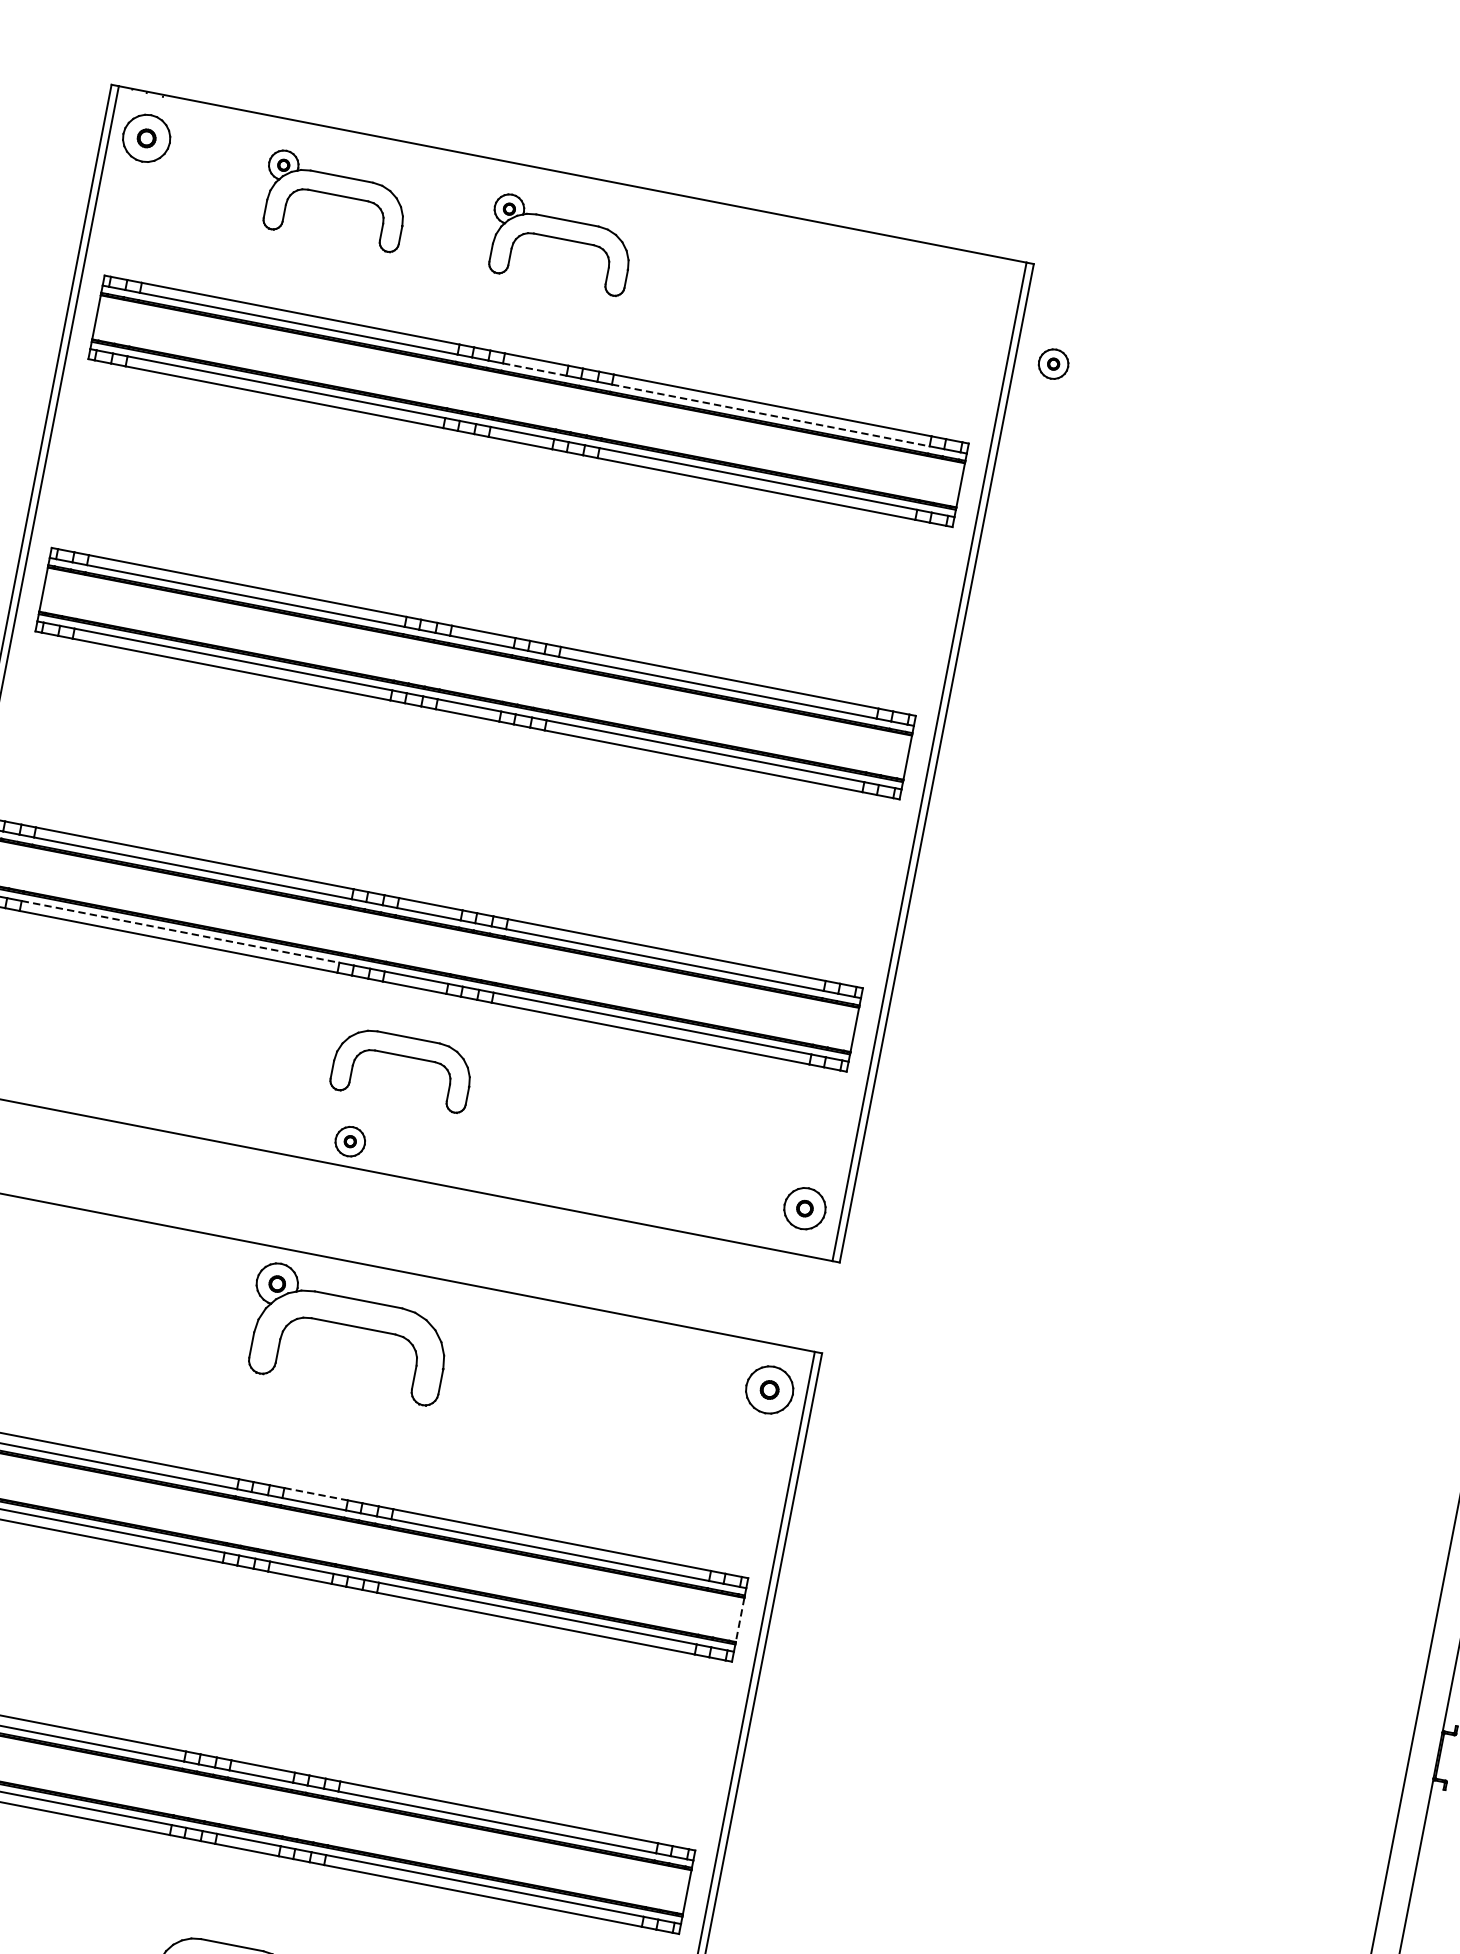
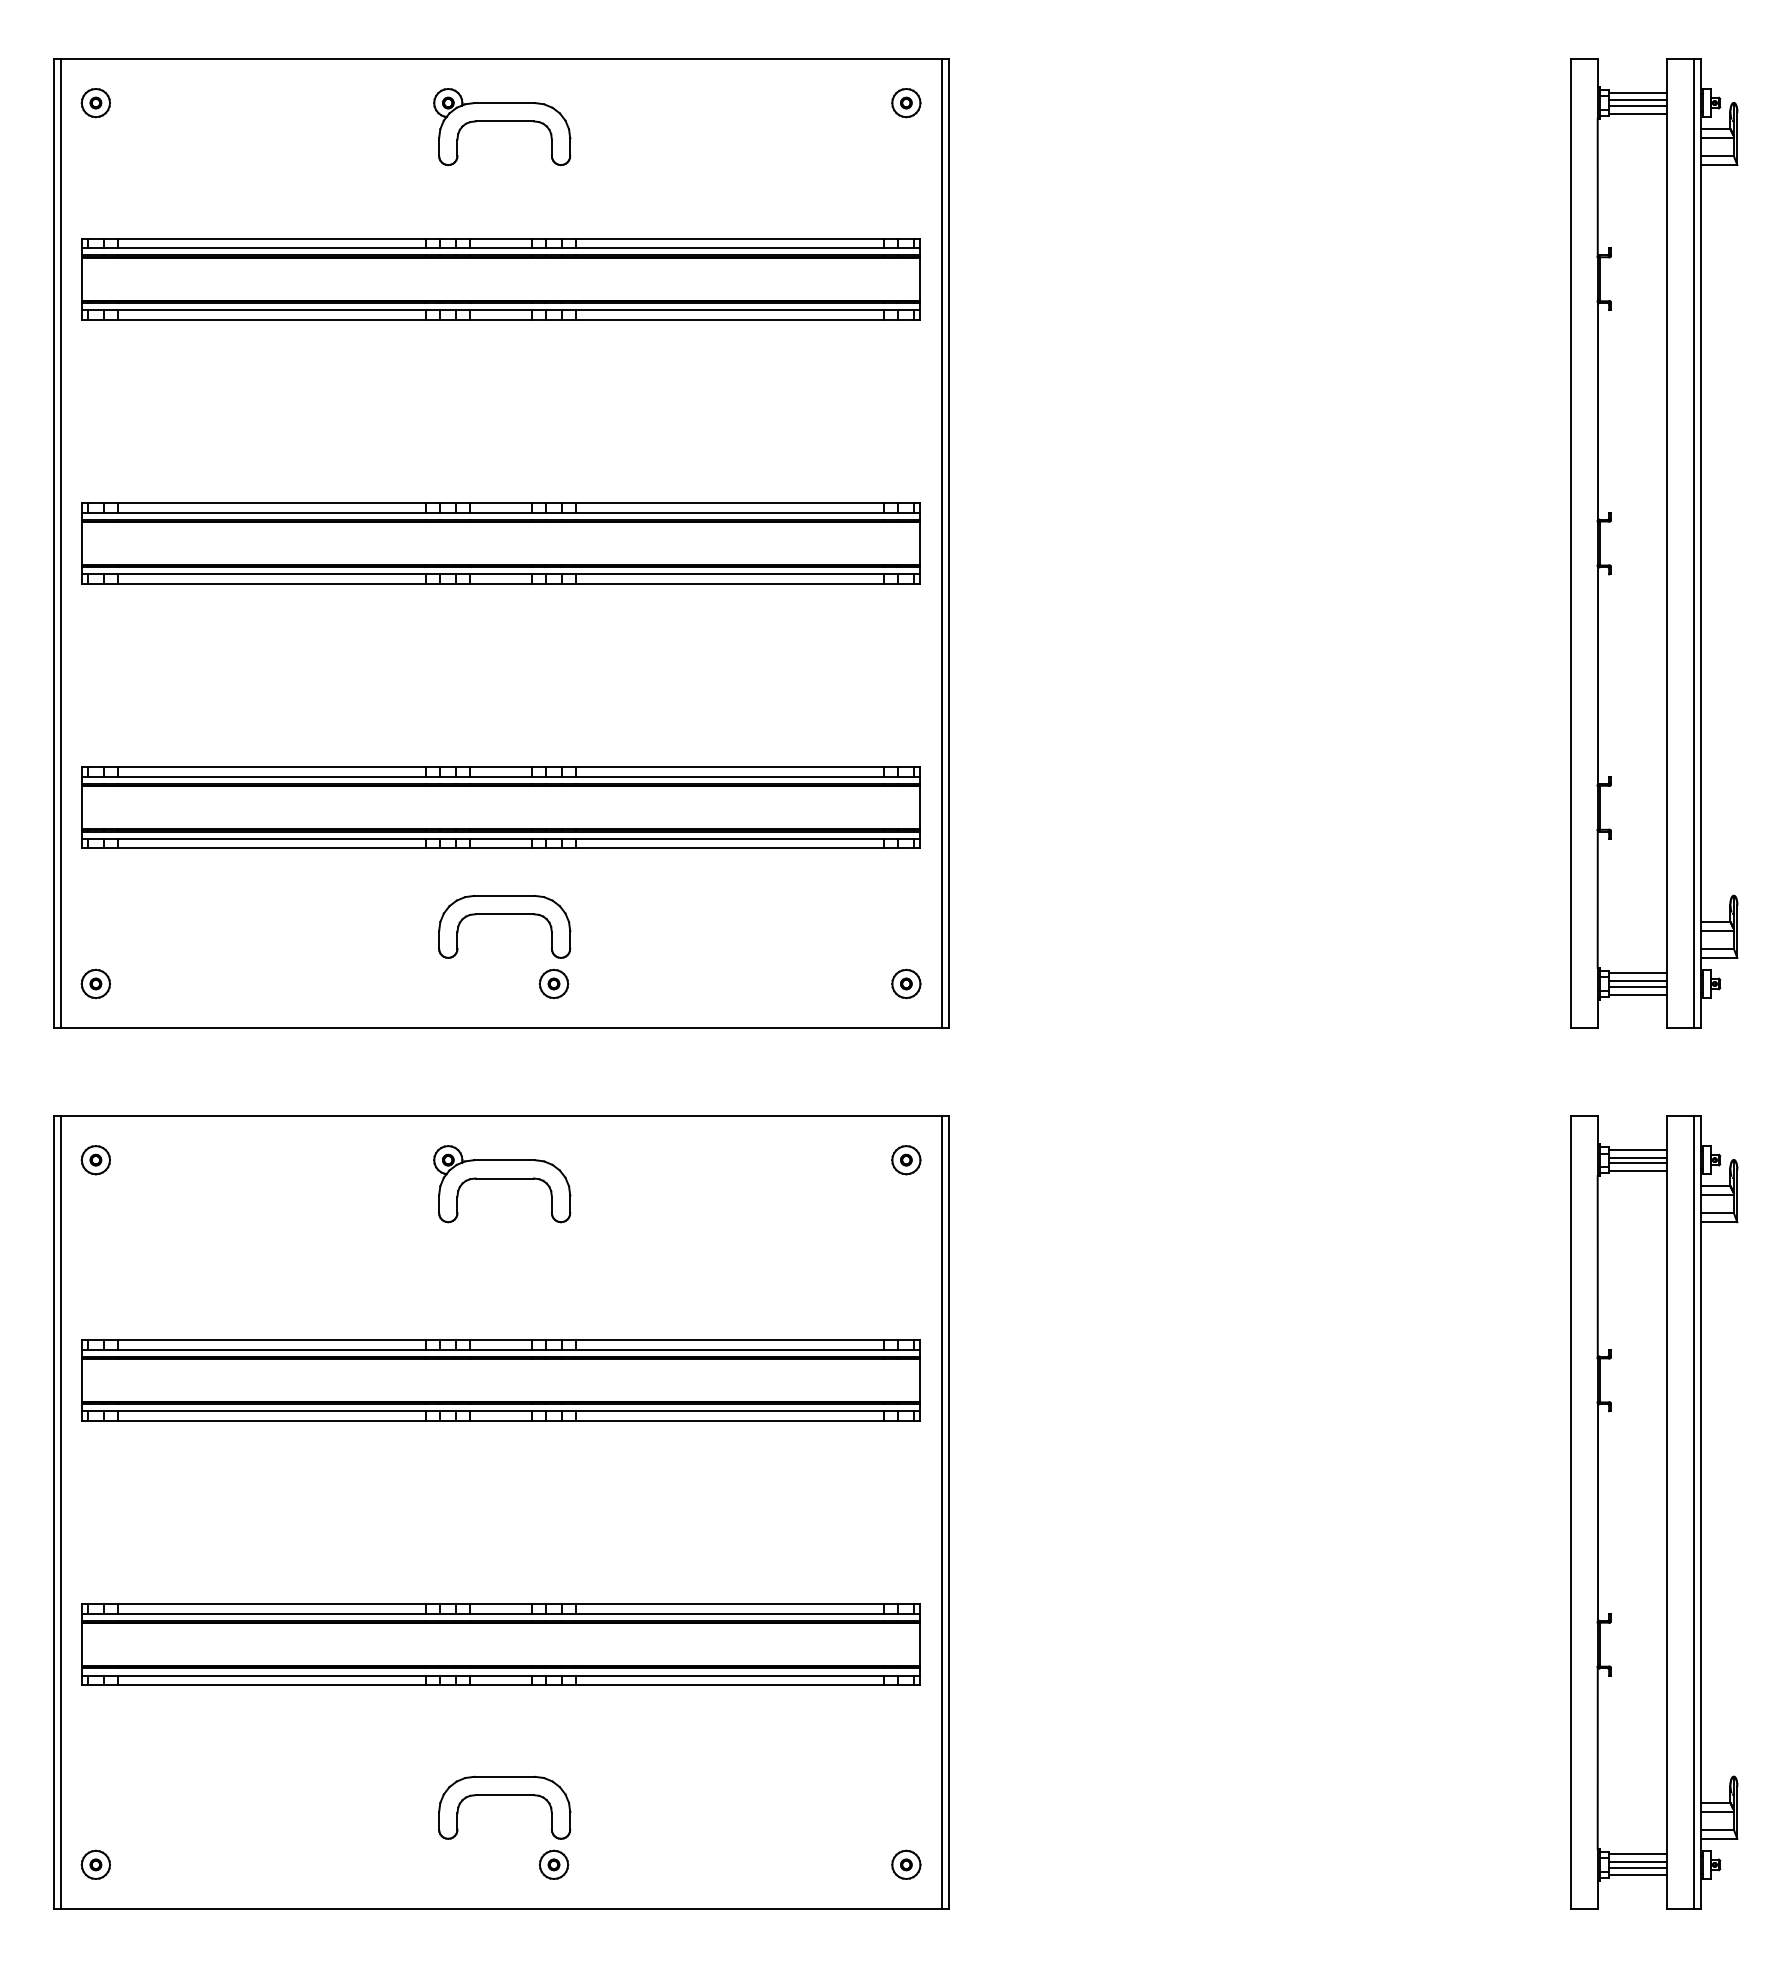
part: (145, 138) -> (95, 103), size x0.62
part: (334, 201) -> (283, 127), removed
part: (1053, 364) -> (906, 103), moved
line: (535, 369) -> (501, 248), dashed -> solid
line: (771, 415) -> (730, 248), dashed -> solid
line: (180, 931) -> (272, 838), dashed -> solid
part: (350, 1141) -> (554, 983), moved
part: (805, 1208) -> (906, 983), size x0.71
part: (348, 1334) -> (502, 1184), size x0.71
part: (769, 1390) -> (906, 1160), size x0.62
line: (316, 1493) -> (501, 1339), dashed -> solid
line: (740, 1620) -> (920, 1380), dashed -> solid

